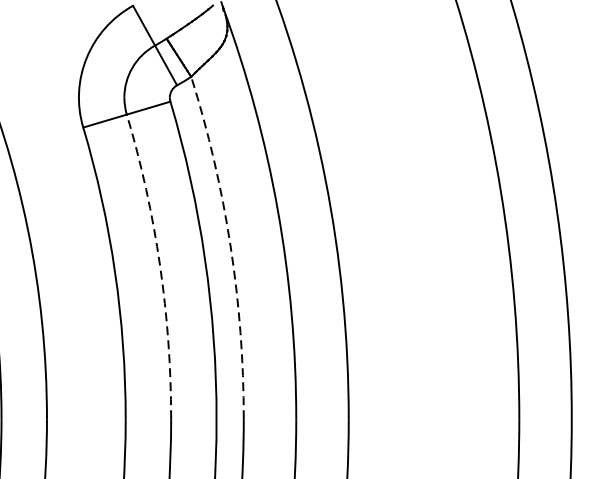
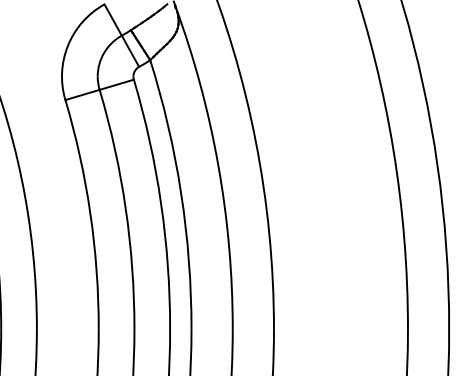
arc: (231, 246) -> (181, 193), dashed -> solid
arc: (159, 265) -> (125, 208), dashed -> solid

